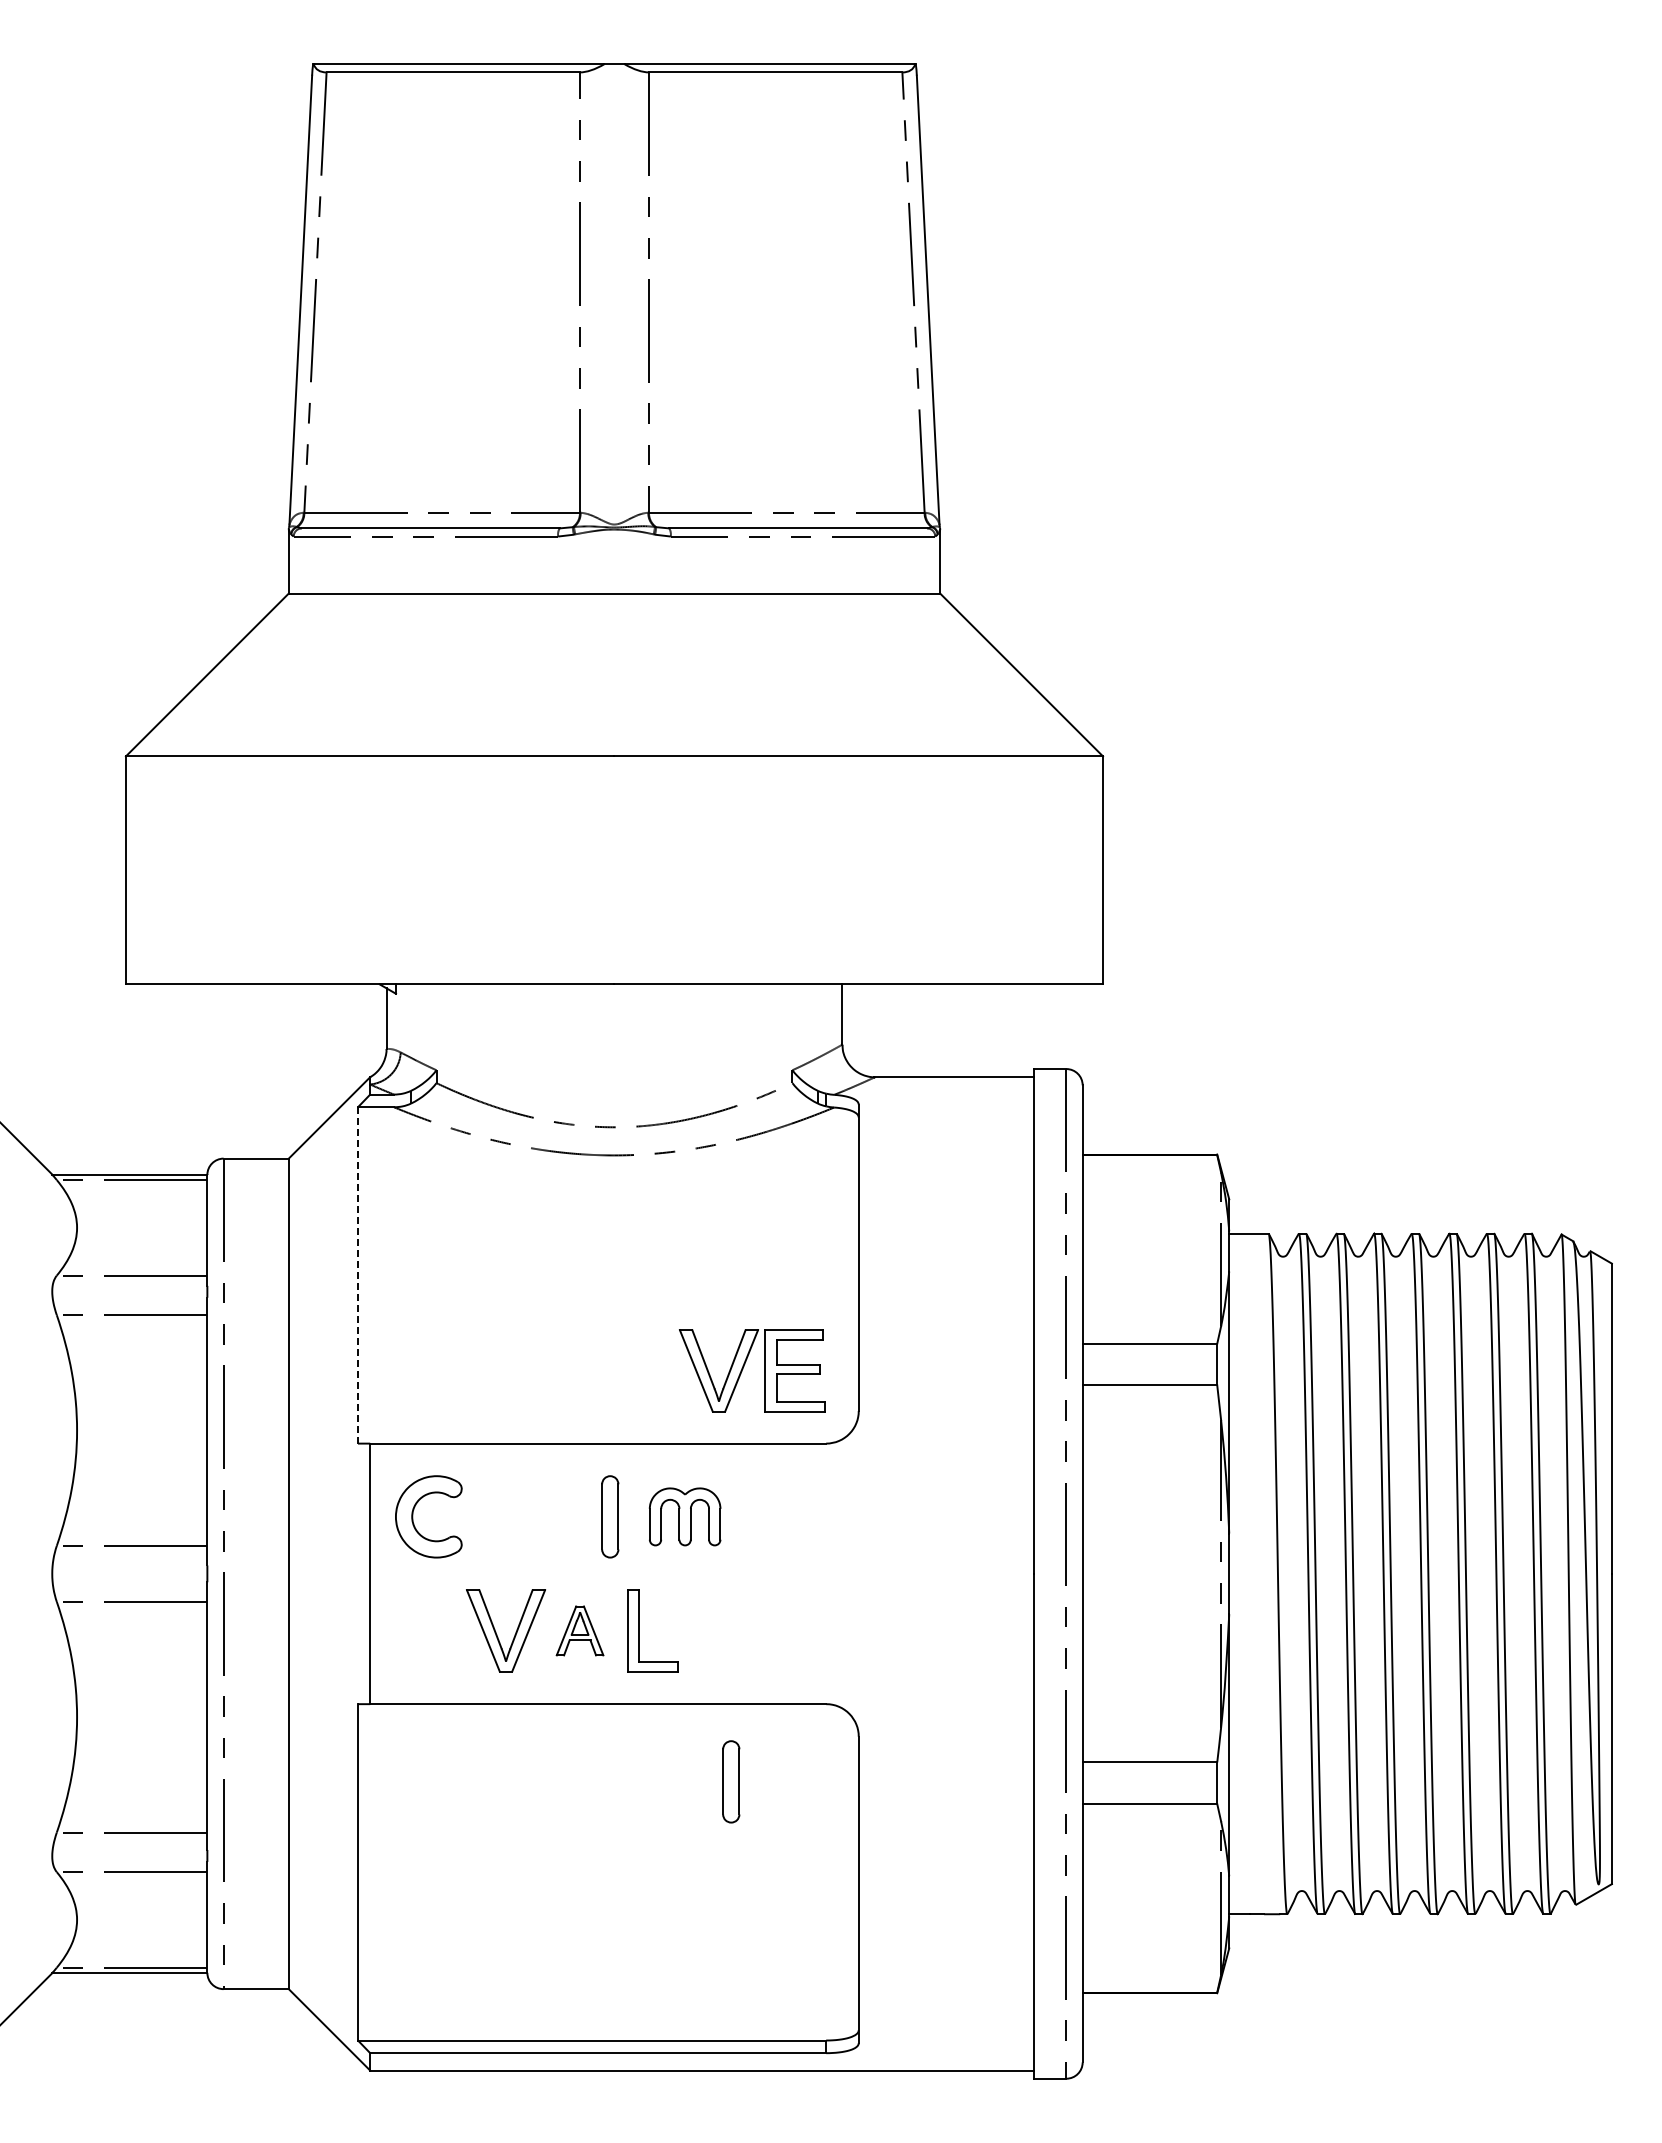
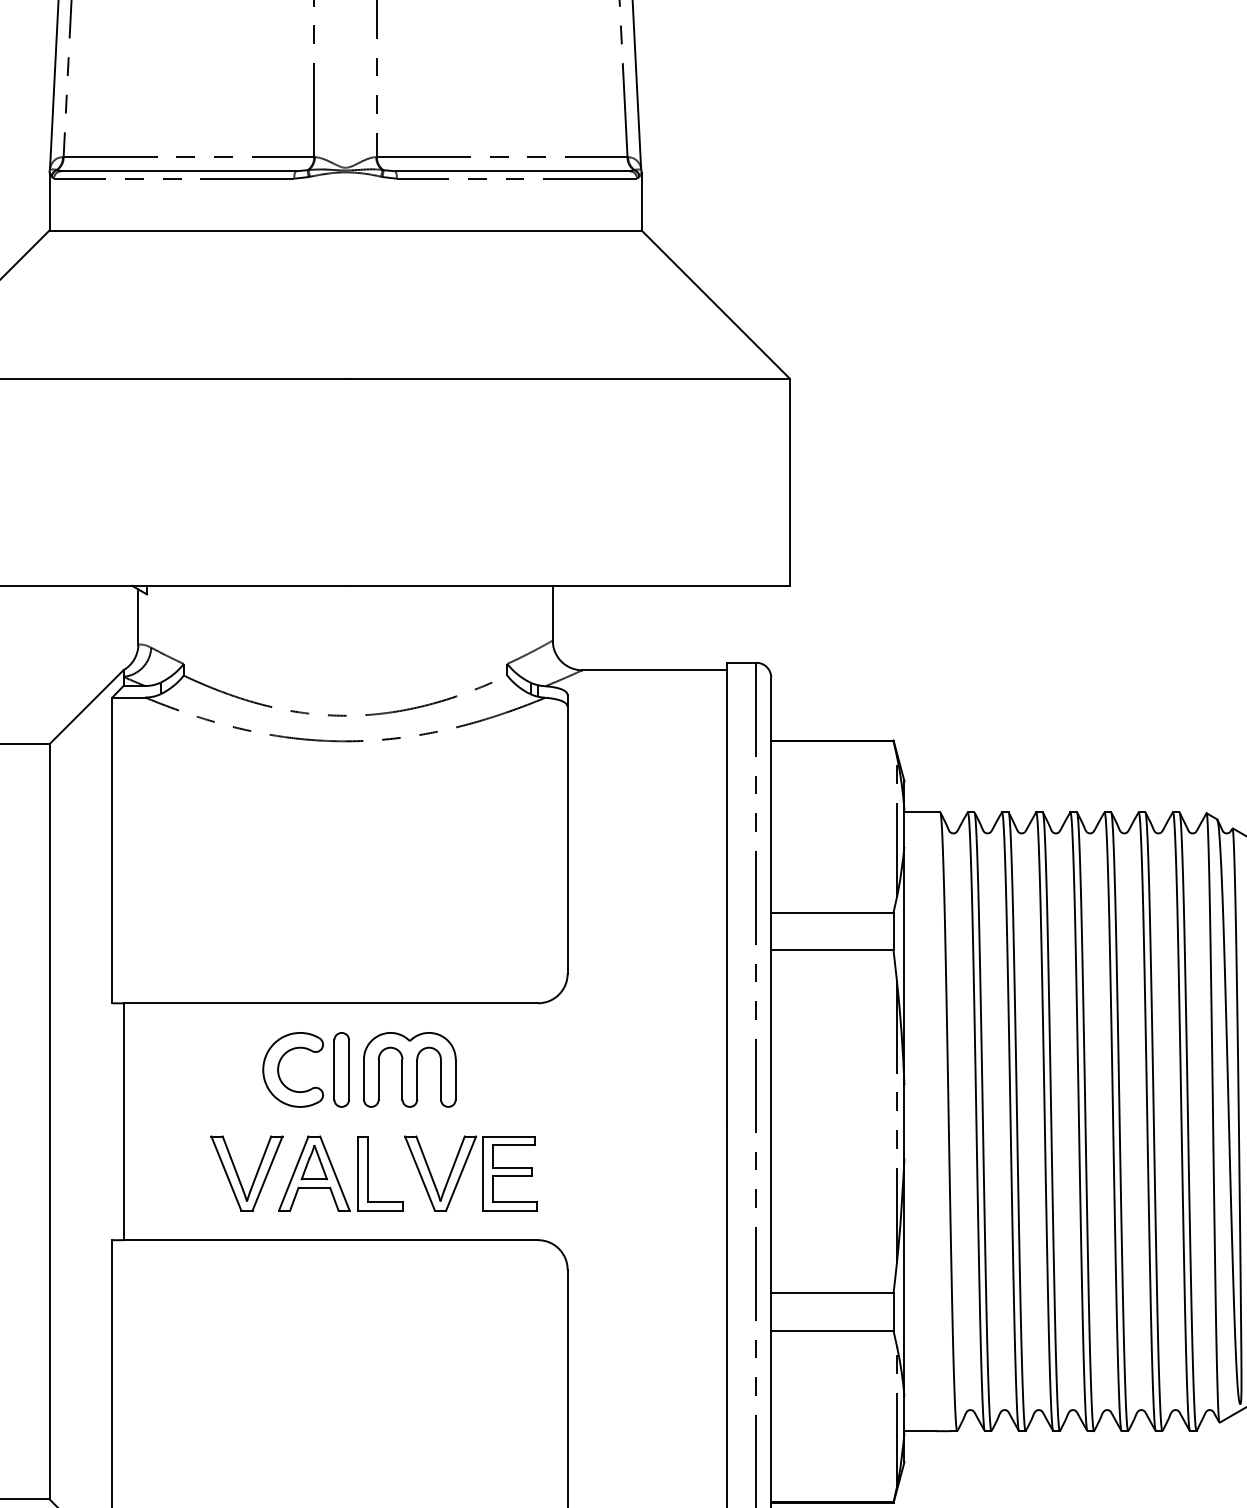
line: (358, 1275) -> (112, 850), dashed -> solid
part: (744, 1366) -> (463, 1169), moved
part: (413, 1516) -> (279, 1069), moved
part: (684, 1516) -> (409, 1069), size x1.43
part: (579, 1630) -> (313, 1173), size x1.67
part: (731, 1781) -> (451, 1310), removed

